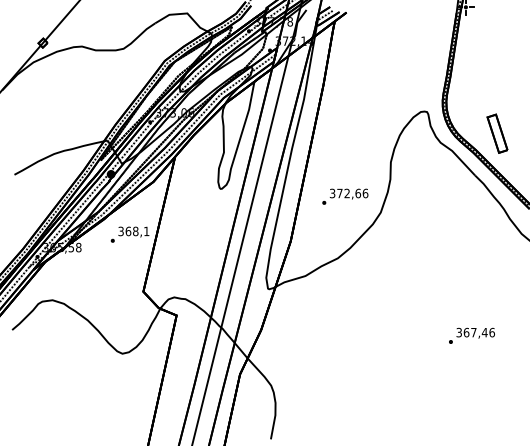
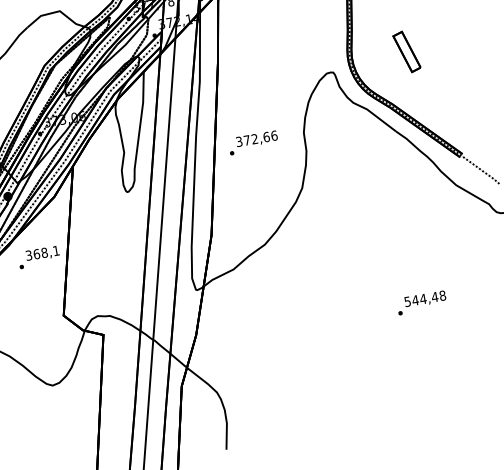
part: (497, 133) -> (406, 51), moved
text: (345, 196) -> (253, 142), moved
text: (475, 332) -> (425, 298), 367,46 -> 544,48

